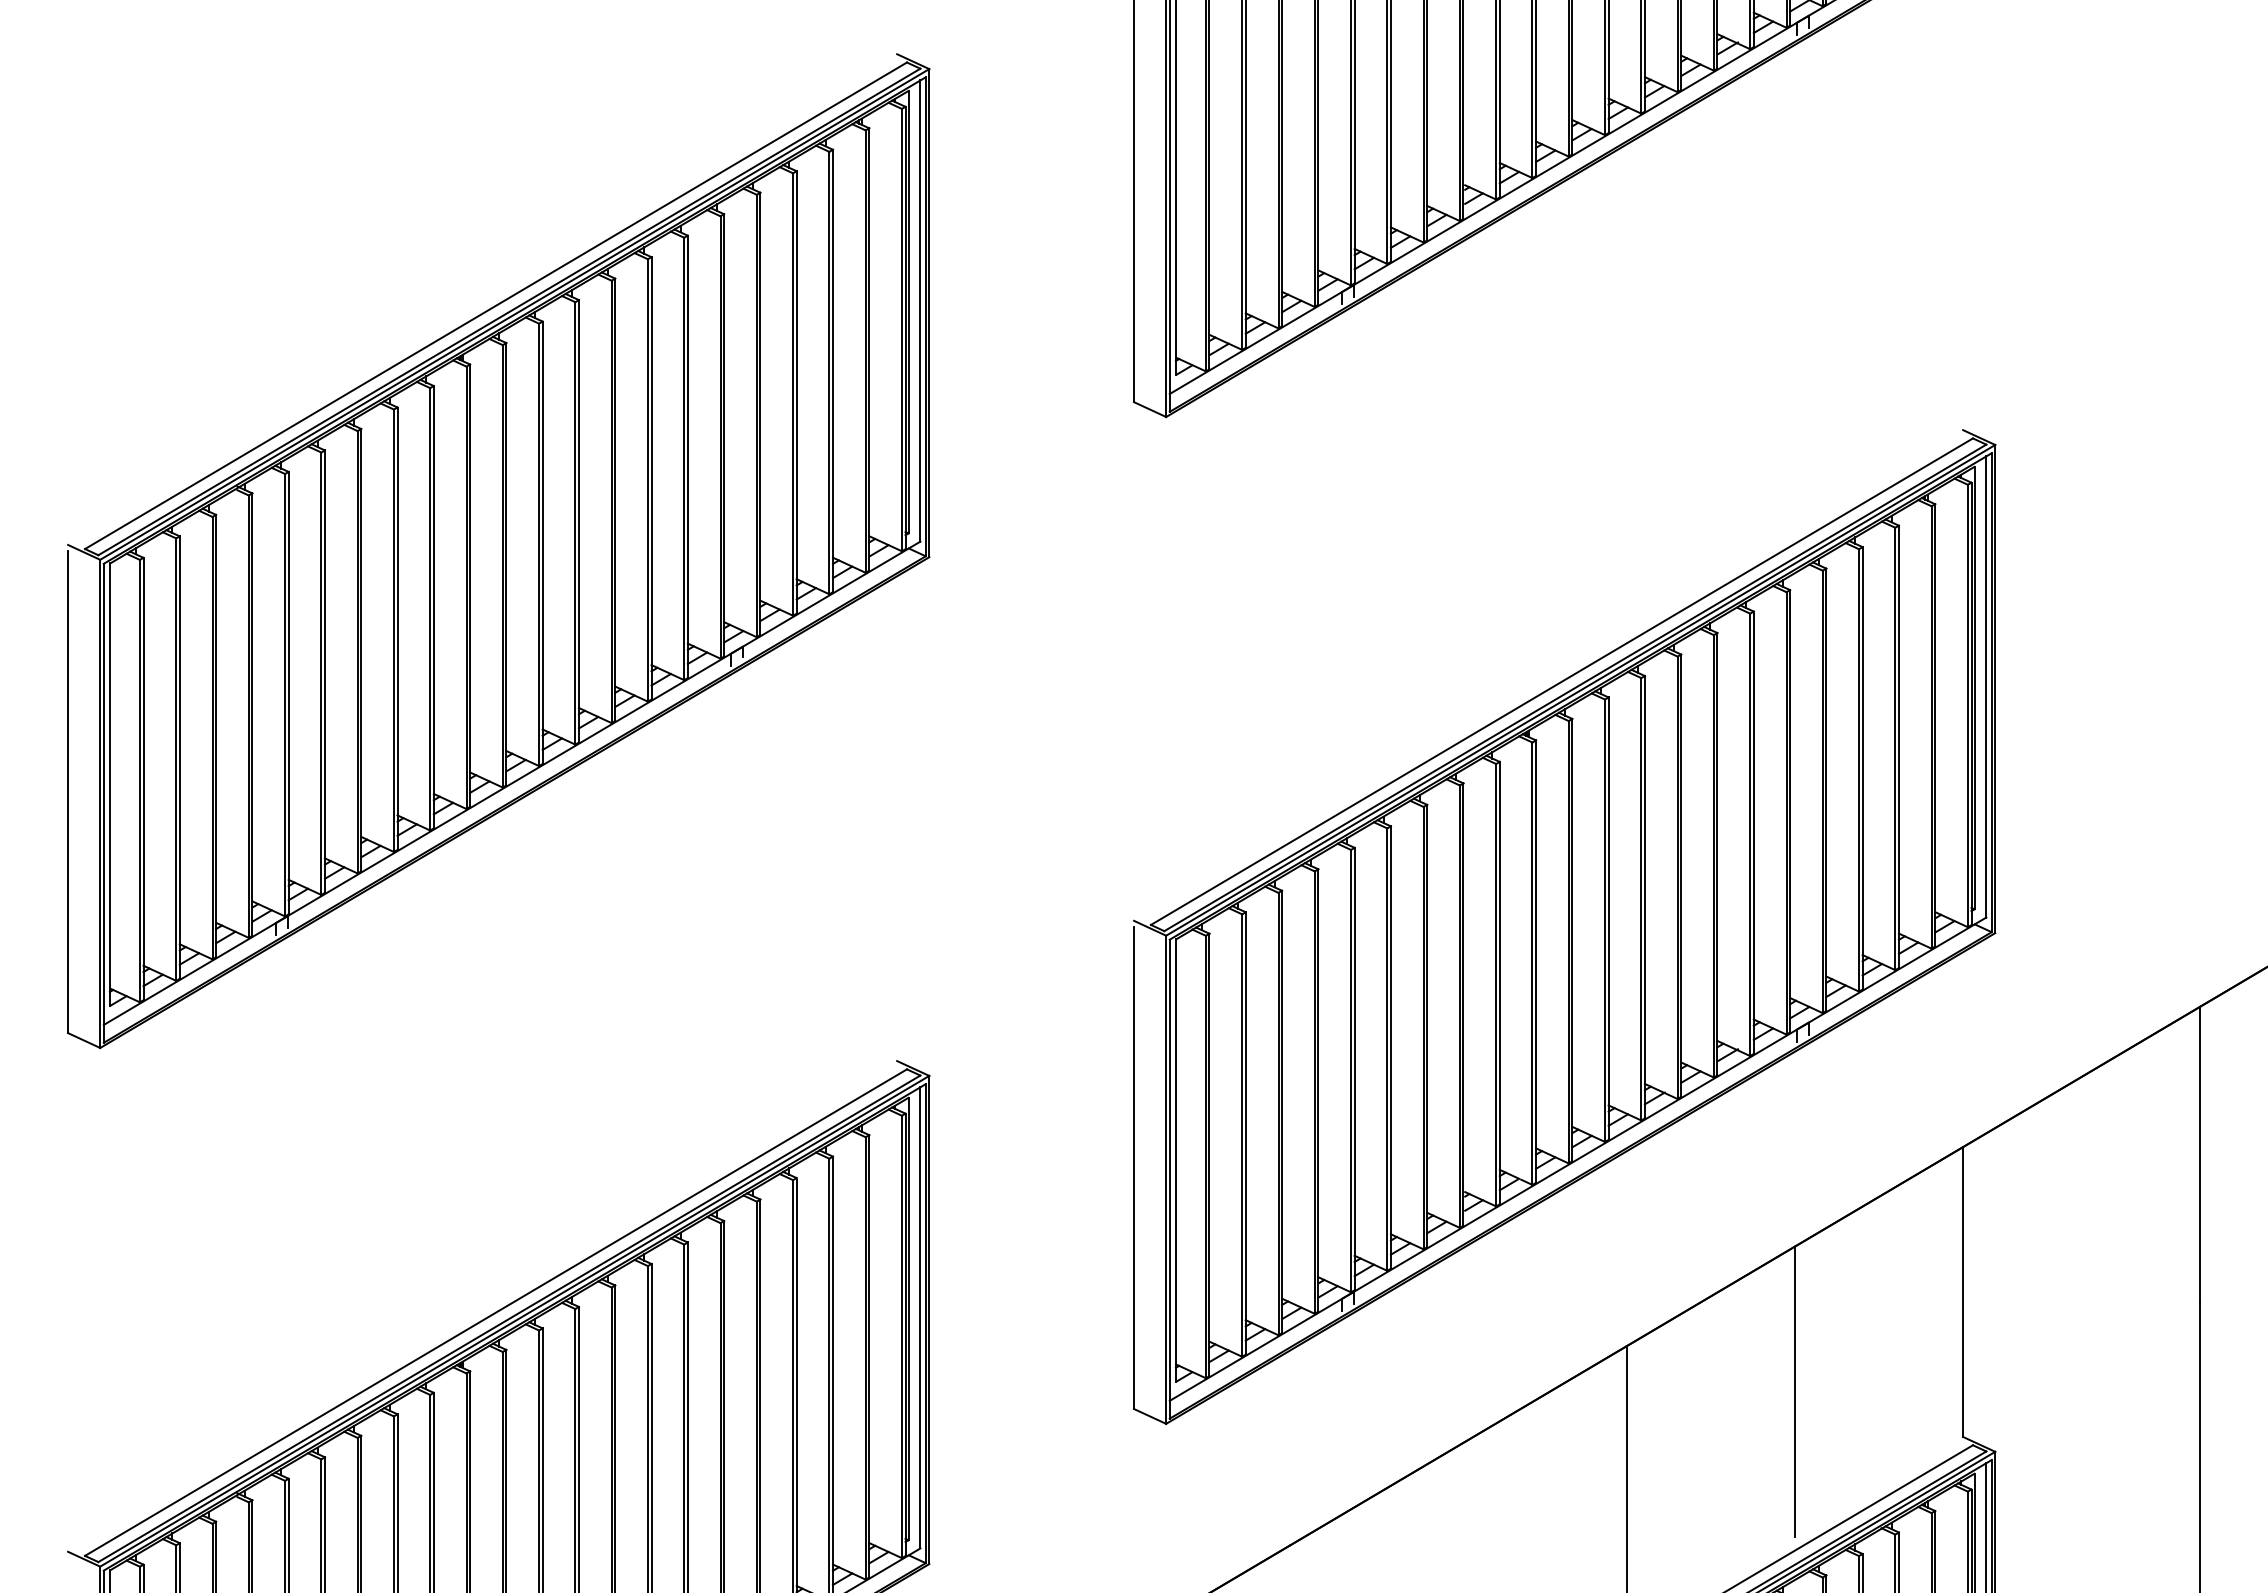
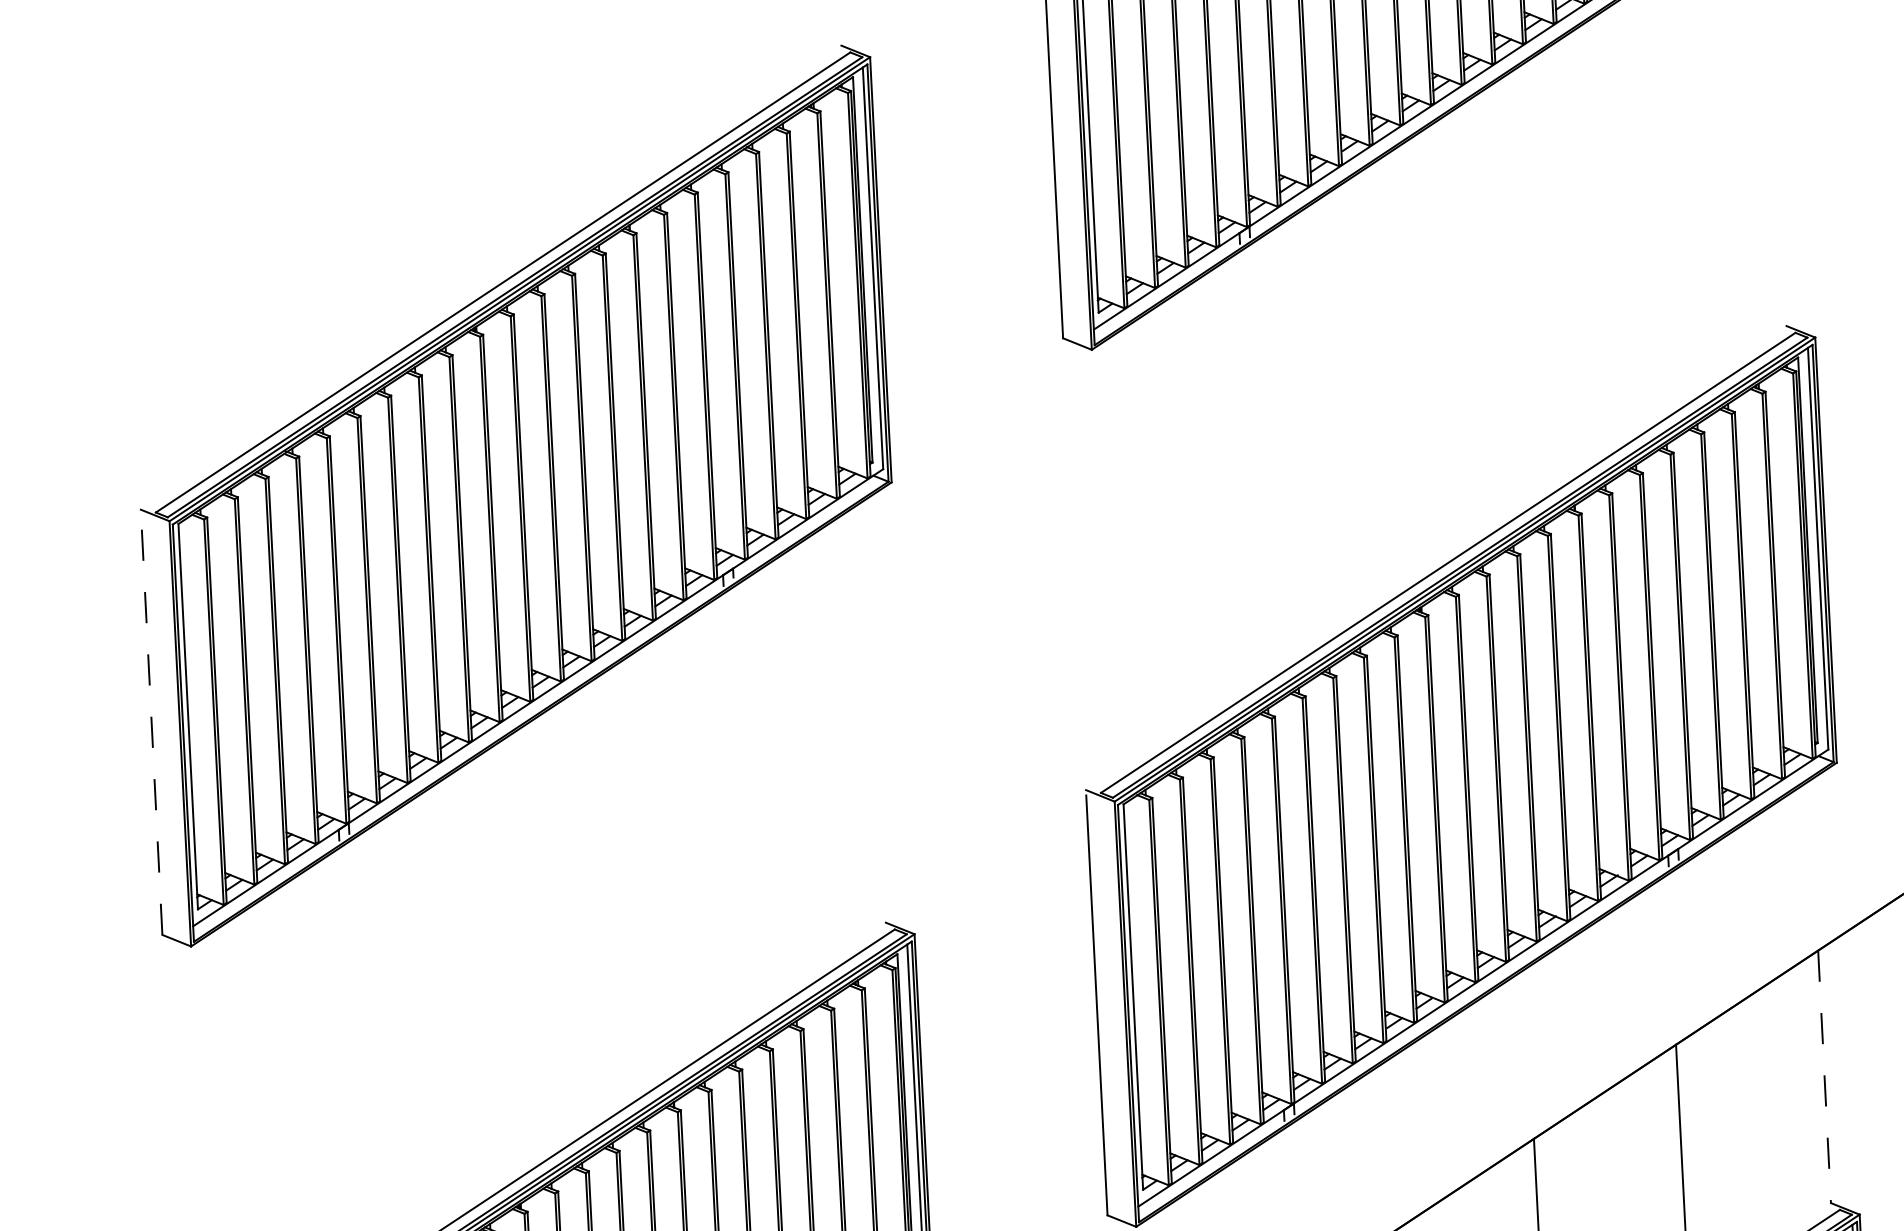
line: (68, 791) -> (152, 724), solid -> dashed
line: (1963, 1292) -> (1824, 1077), solid -> dashed

